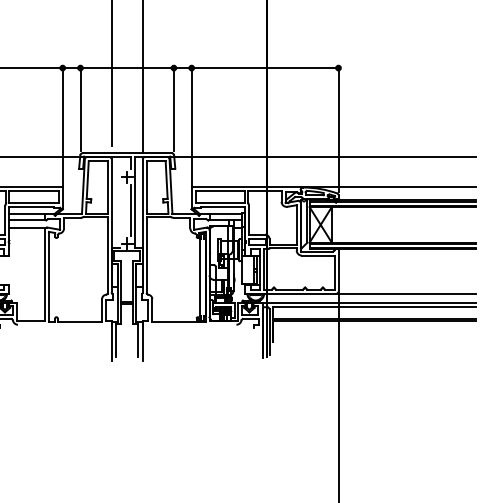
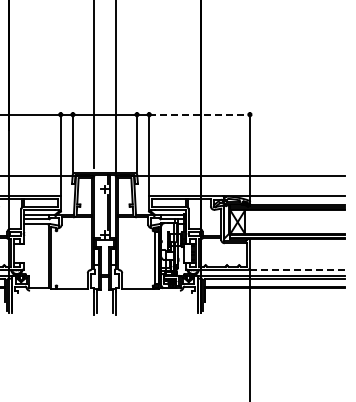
line: (266, 67) -> (200, 114), solid -> dashed
line: (404, 293) -> (295, 269), solid -> dashed

